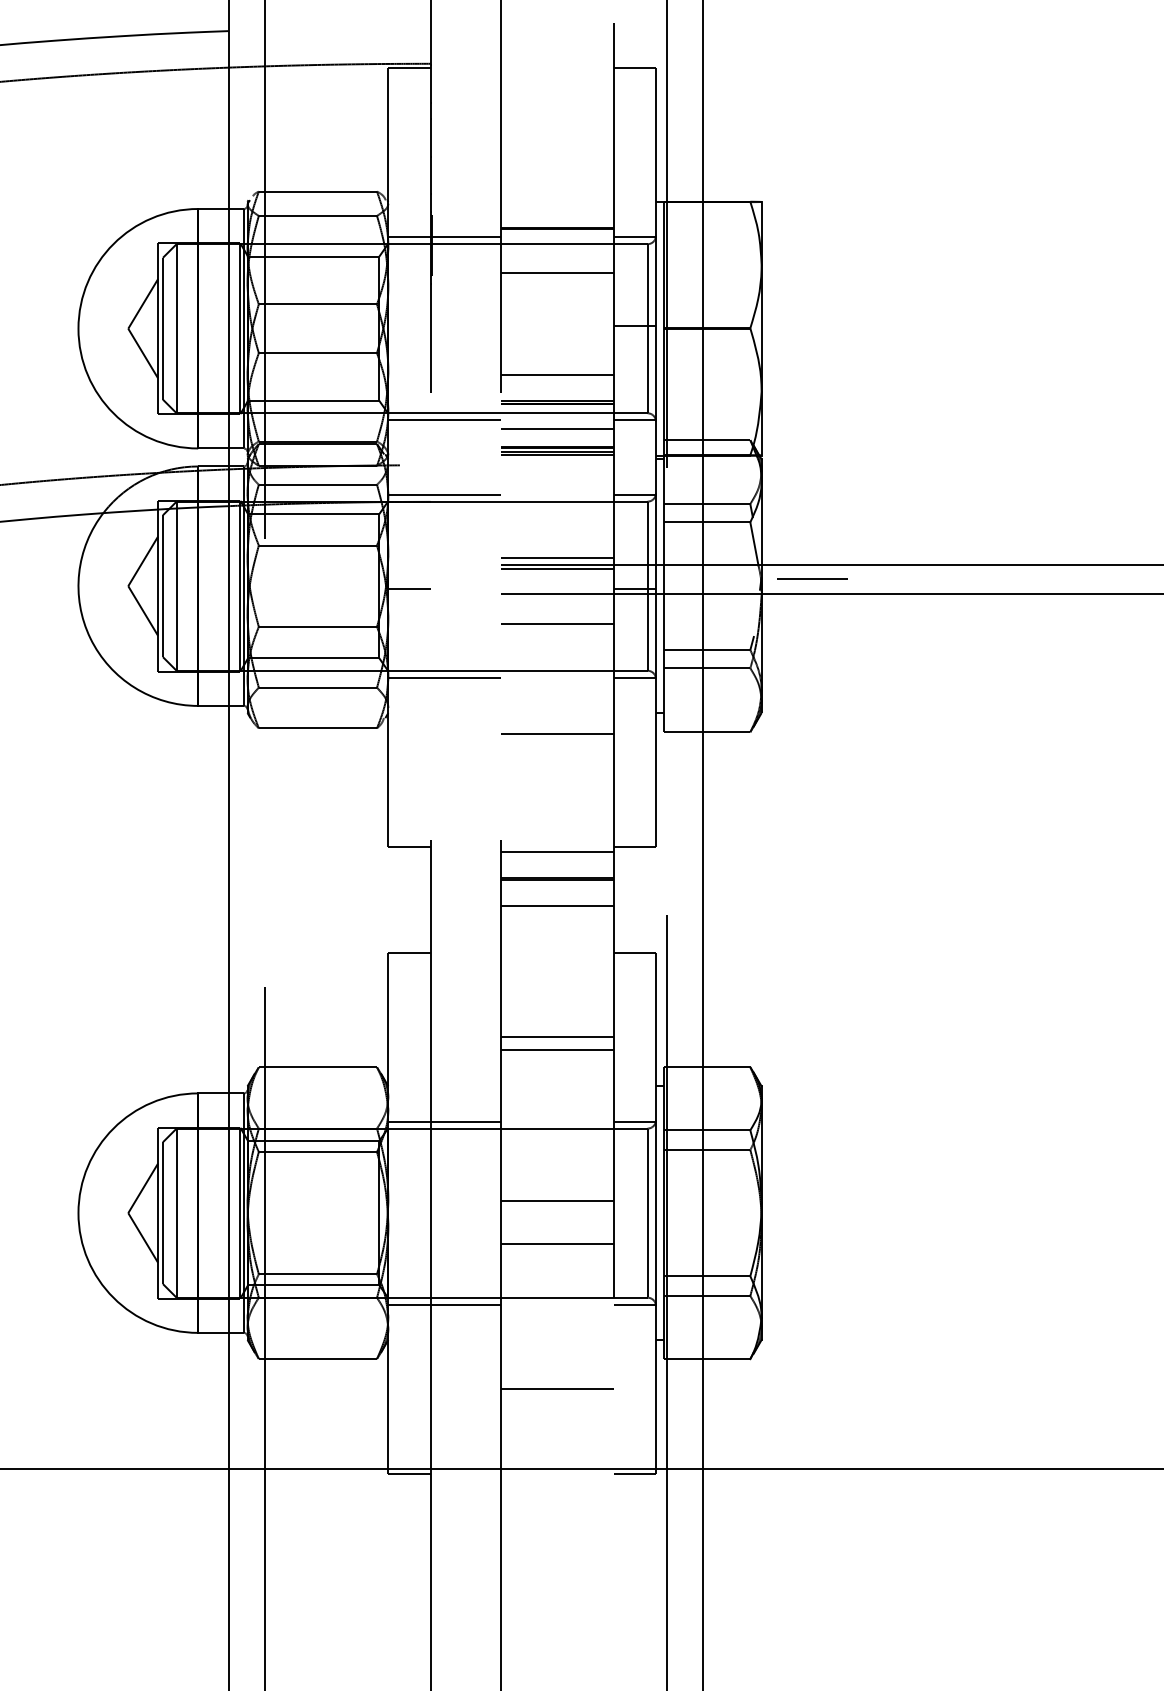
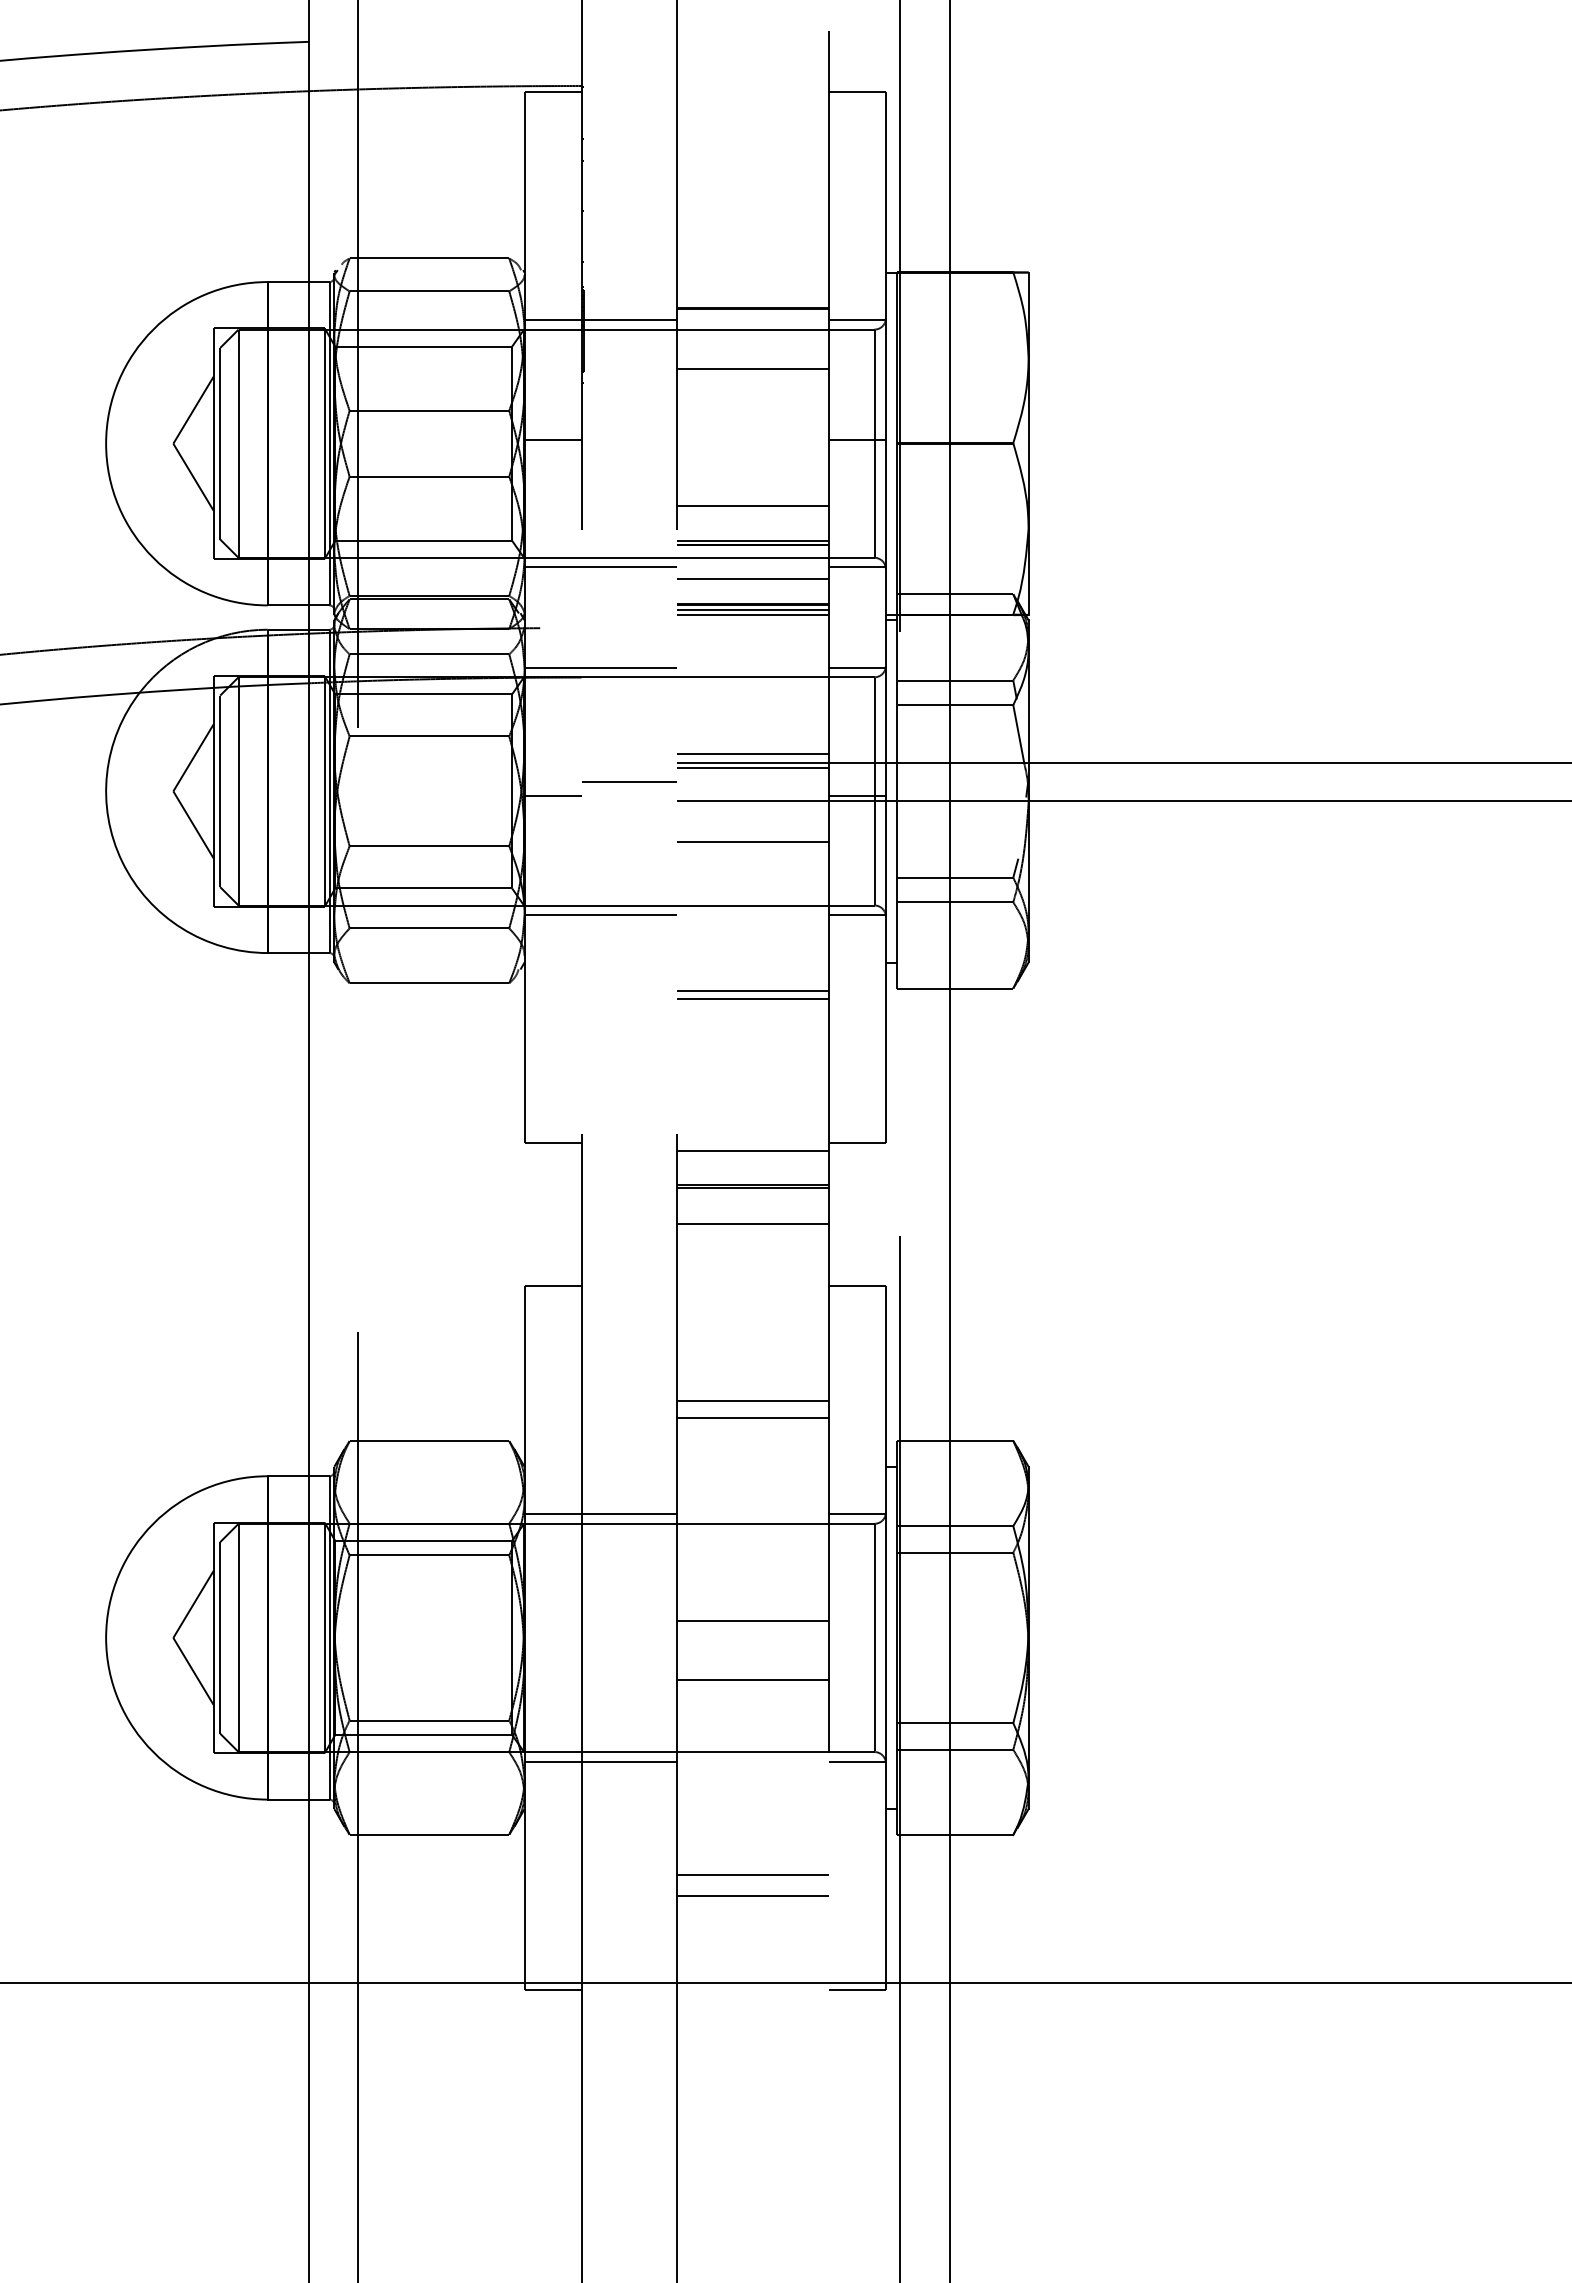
line: (409, 325) -> (552, 439), added
line: (812, 578) -> (629, 781), moved
line: (557, 739) -> (752, 998), added
line: (557, 1404) -> (752, 1896), added

